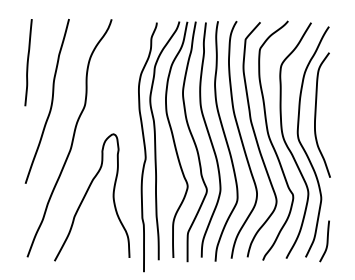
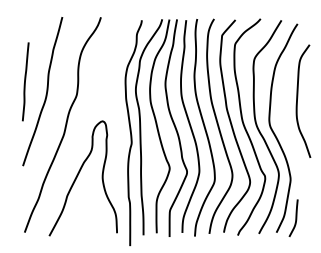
curve: (28, 62) -> (25, 81), moved
curve: (316, 114) -> (298, 100), moved

